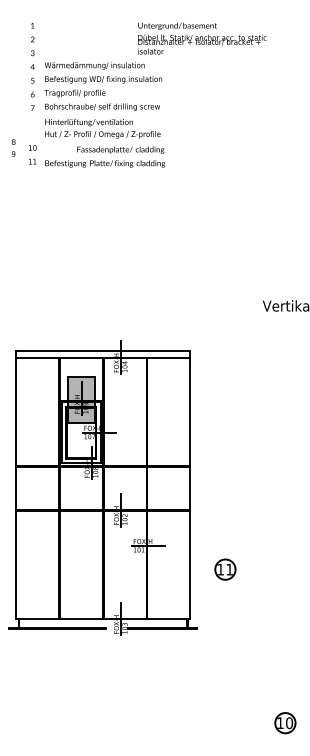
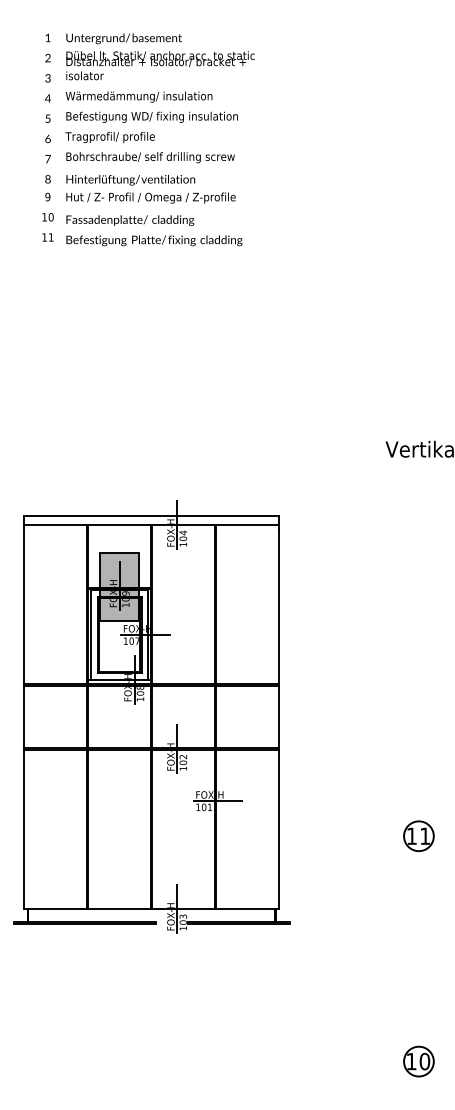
text: (202, 38) -> (160, 56), moved
text: (13, 147) -> (47, 187), moved
text: (120, 149) -> (129, 219), moved
part: (225, 569) -> (419, 836), moved

